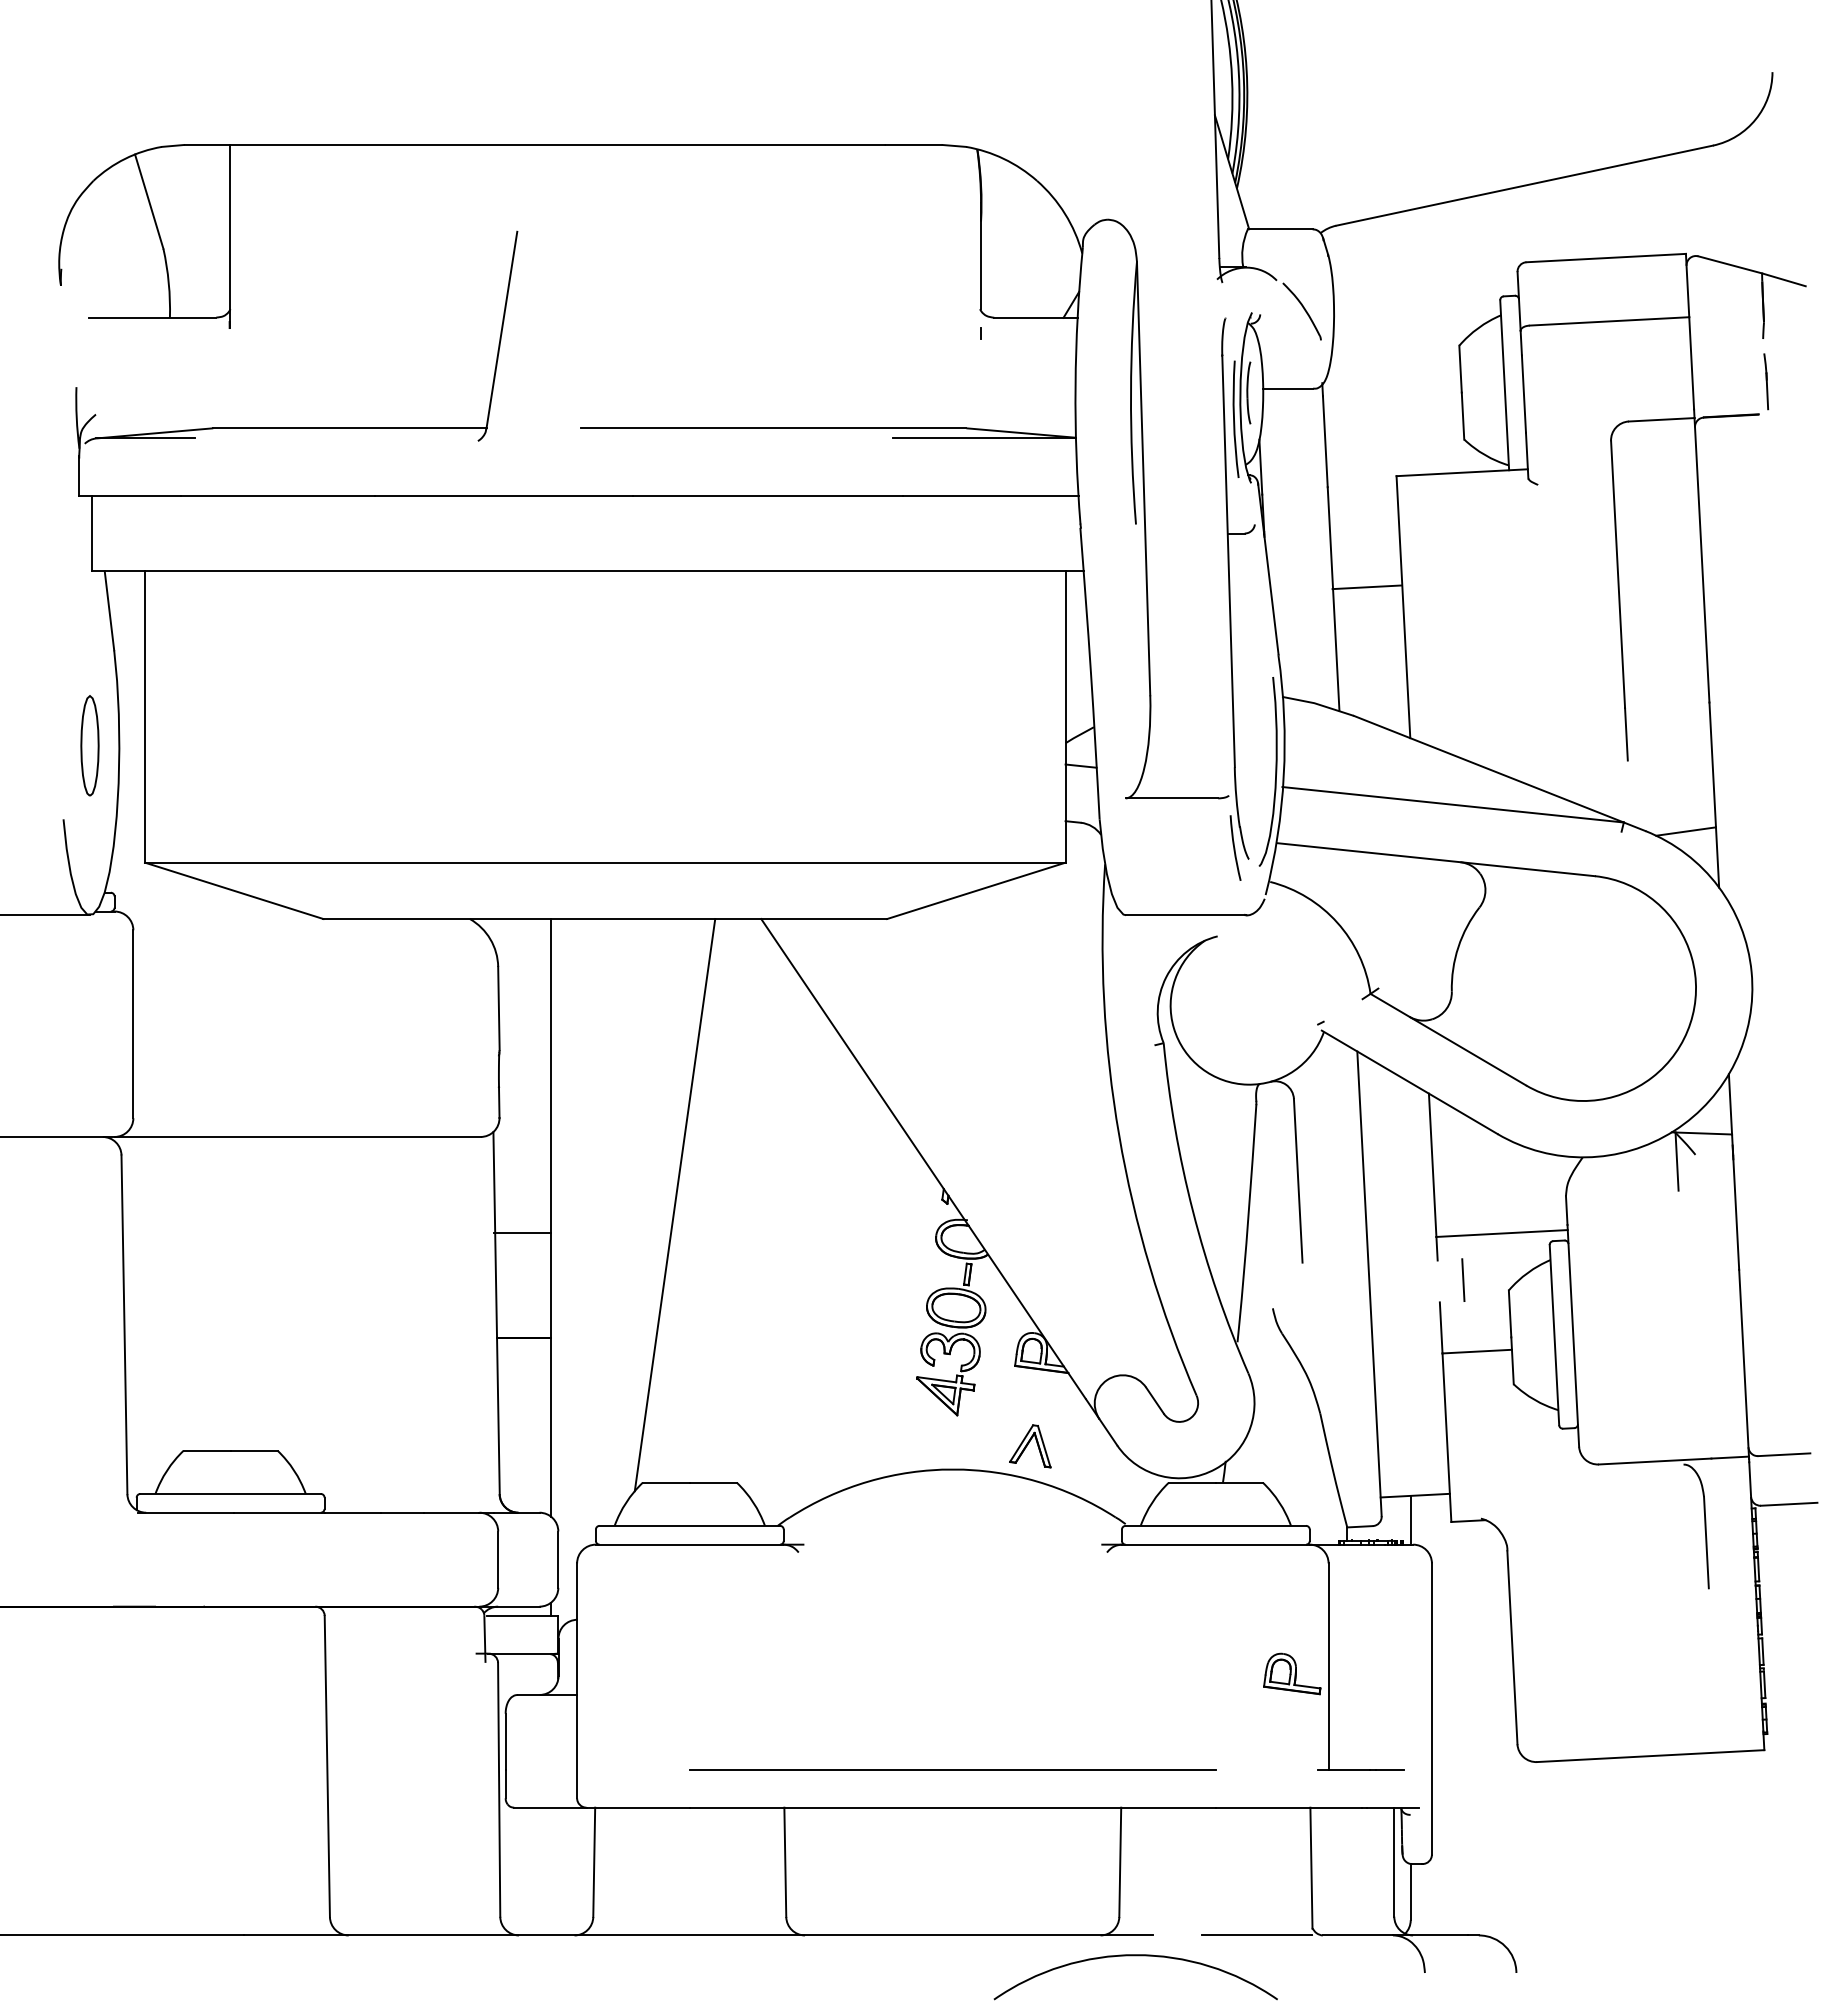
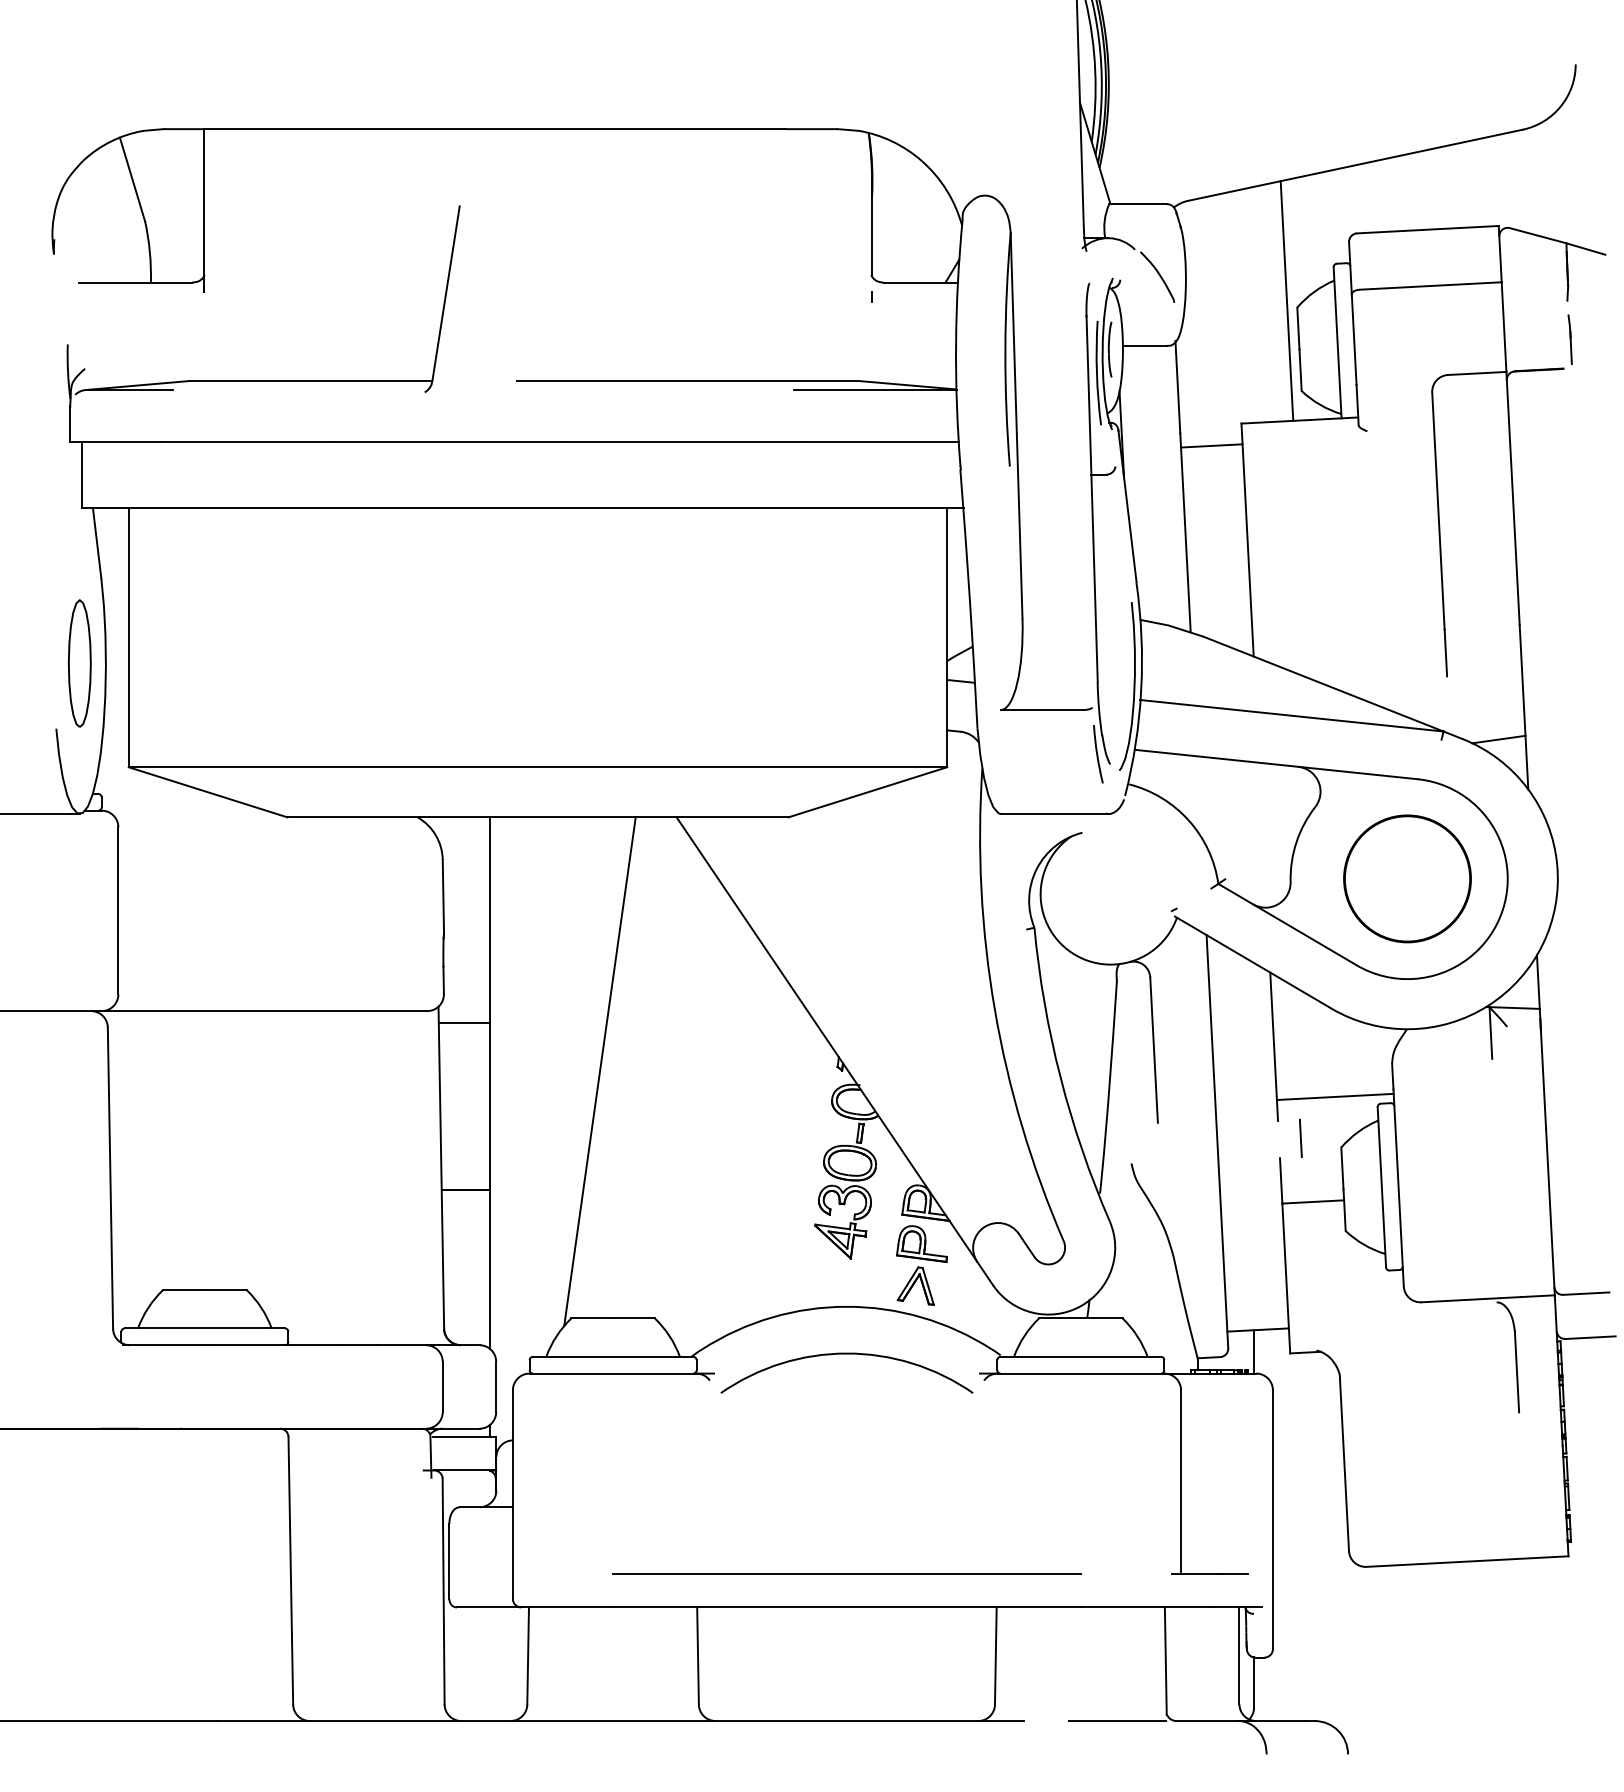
line: (1447, 338) -> (1286, 301), added
line: (1366, 587) -> (1211, 446), moved
part: (89, 745) -> (79, 663), size x1.43
circle: (1583, 988) -> (1407, 879), added
line: (522, 1233) -> (464, 1023), moved
part: (1292, 1673) -> (922, 1243), moved
arc: (1135, 1956) -> (846, 1354), moved

